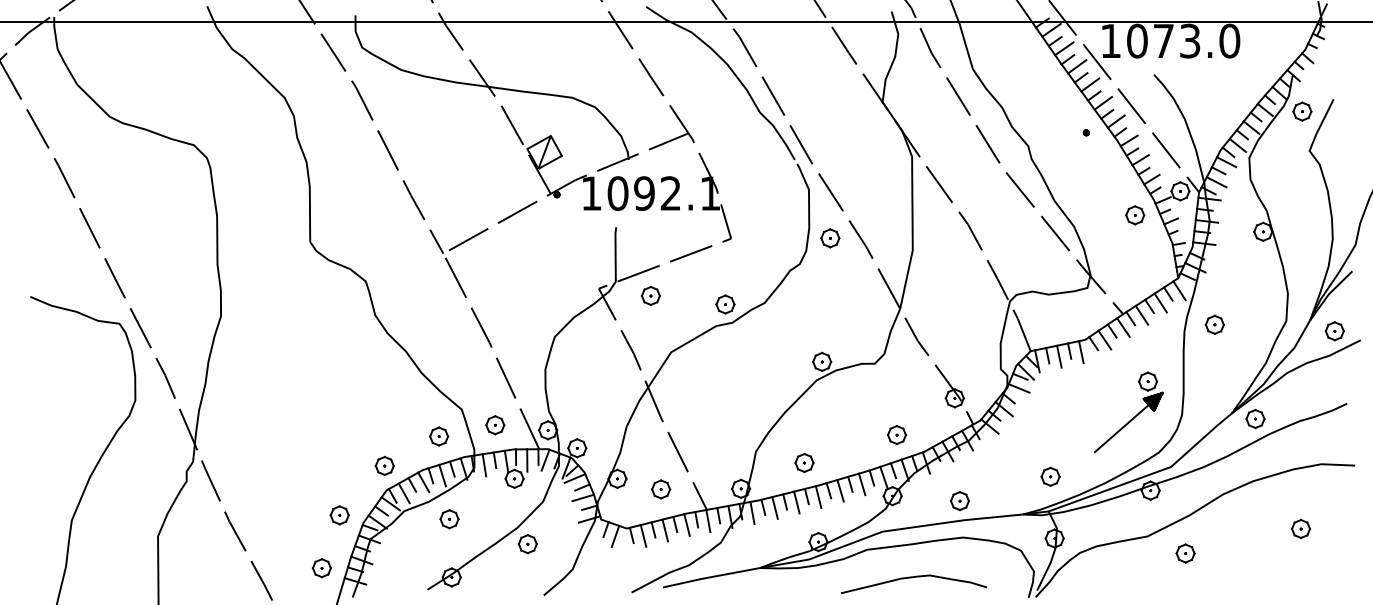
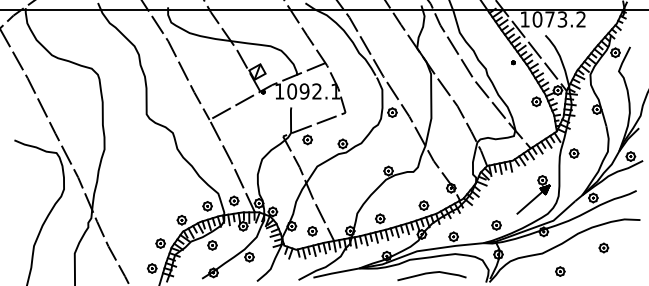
text: (1230, 41) -> (581, 19), 1073.0 -> 1073.2
part: (1300, 527) -> (603, 247), moved
part: (1185, 553) -> (560, 271), moved

